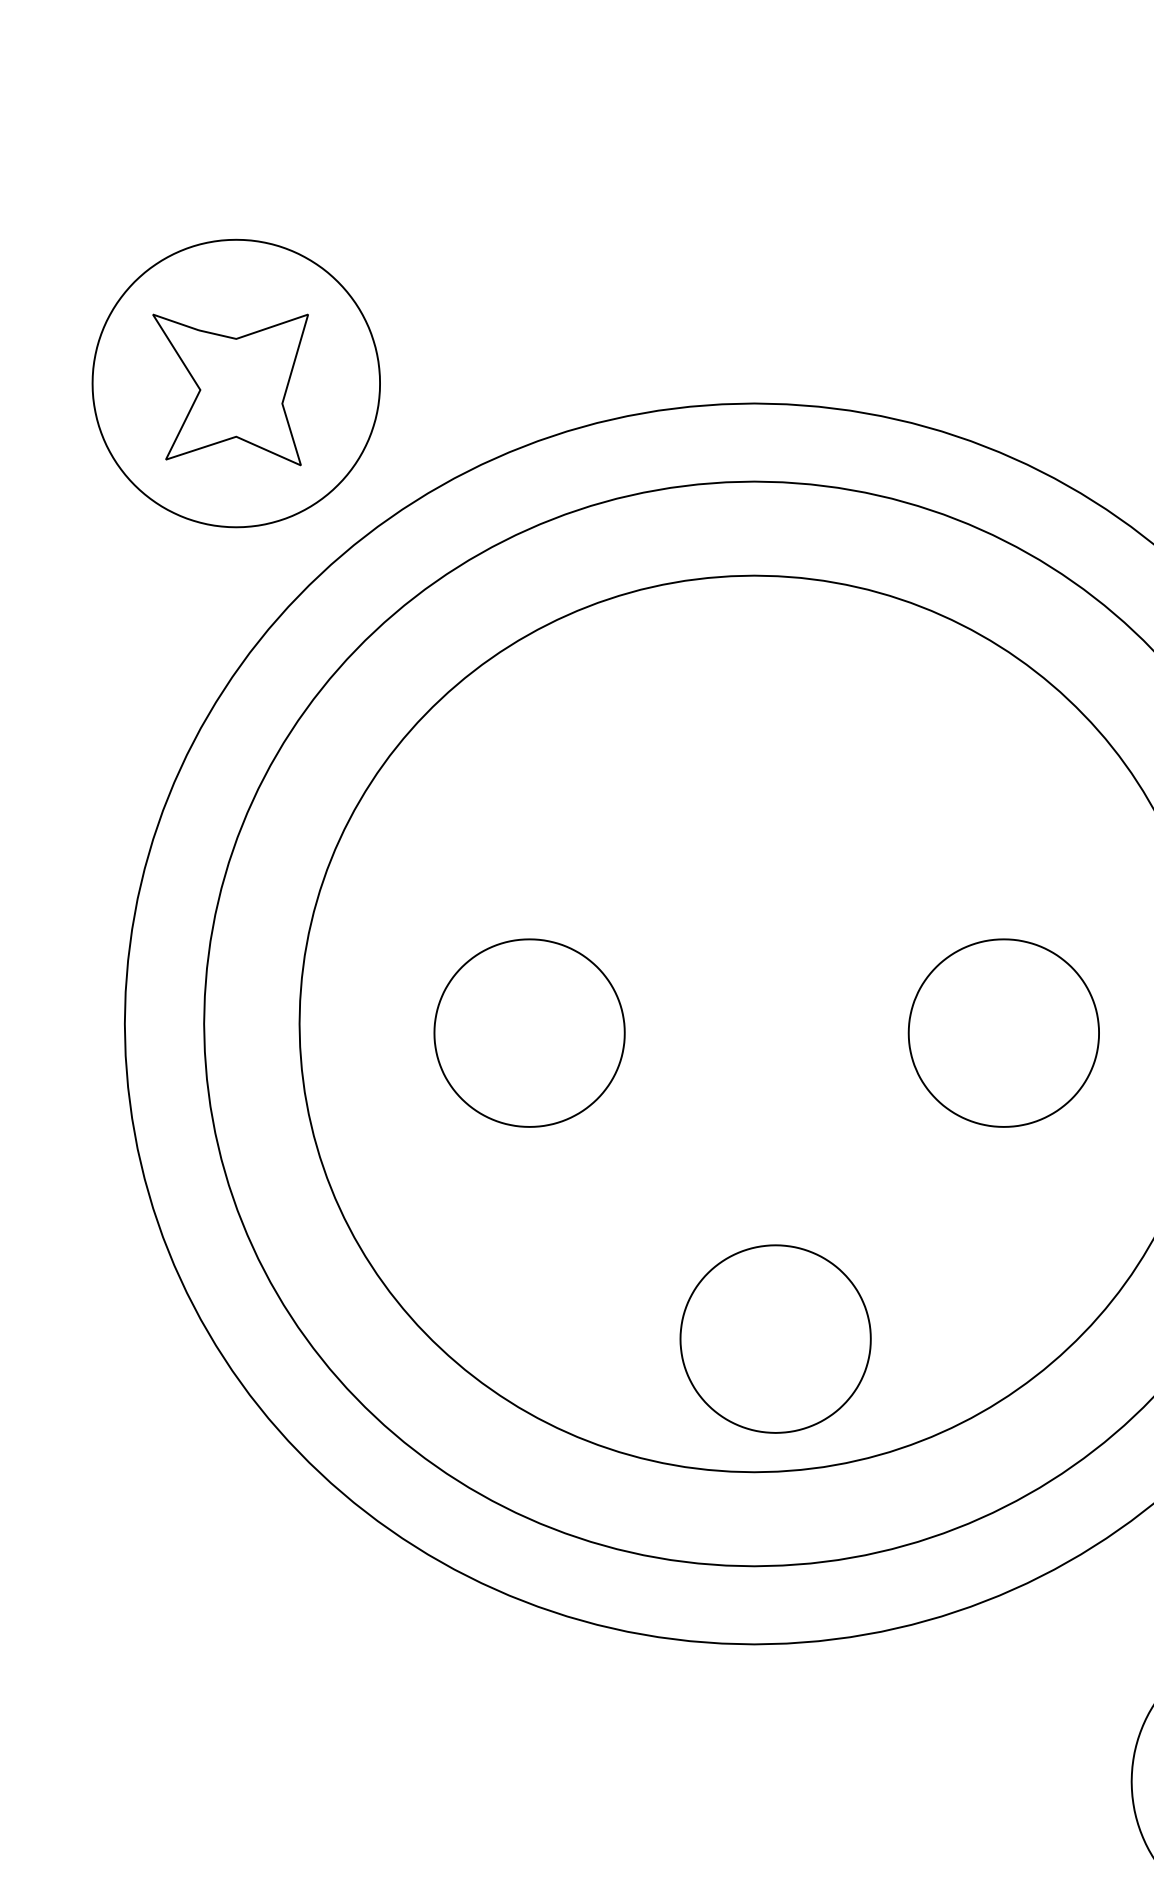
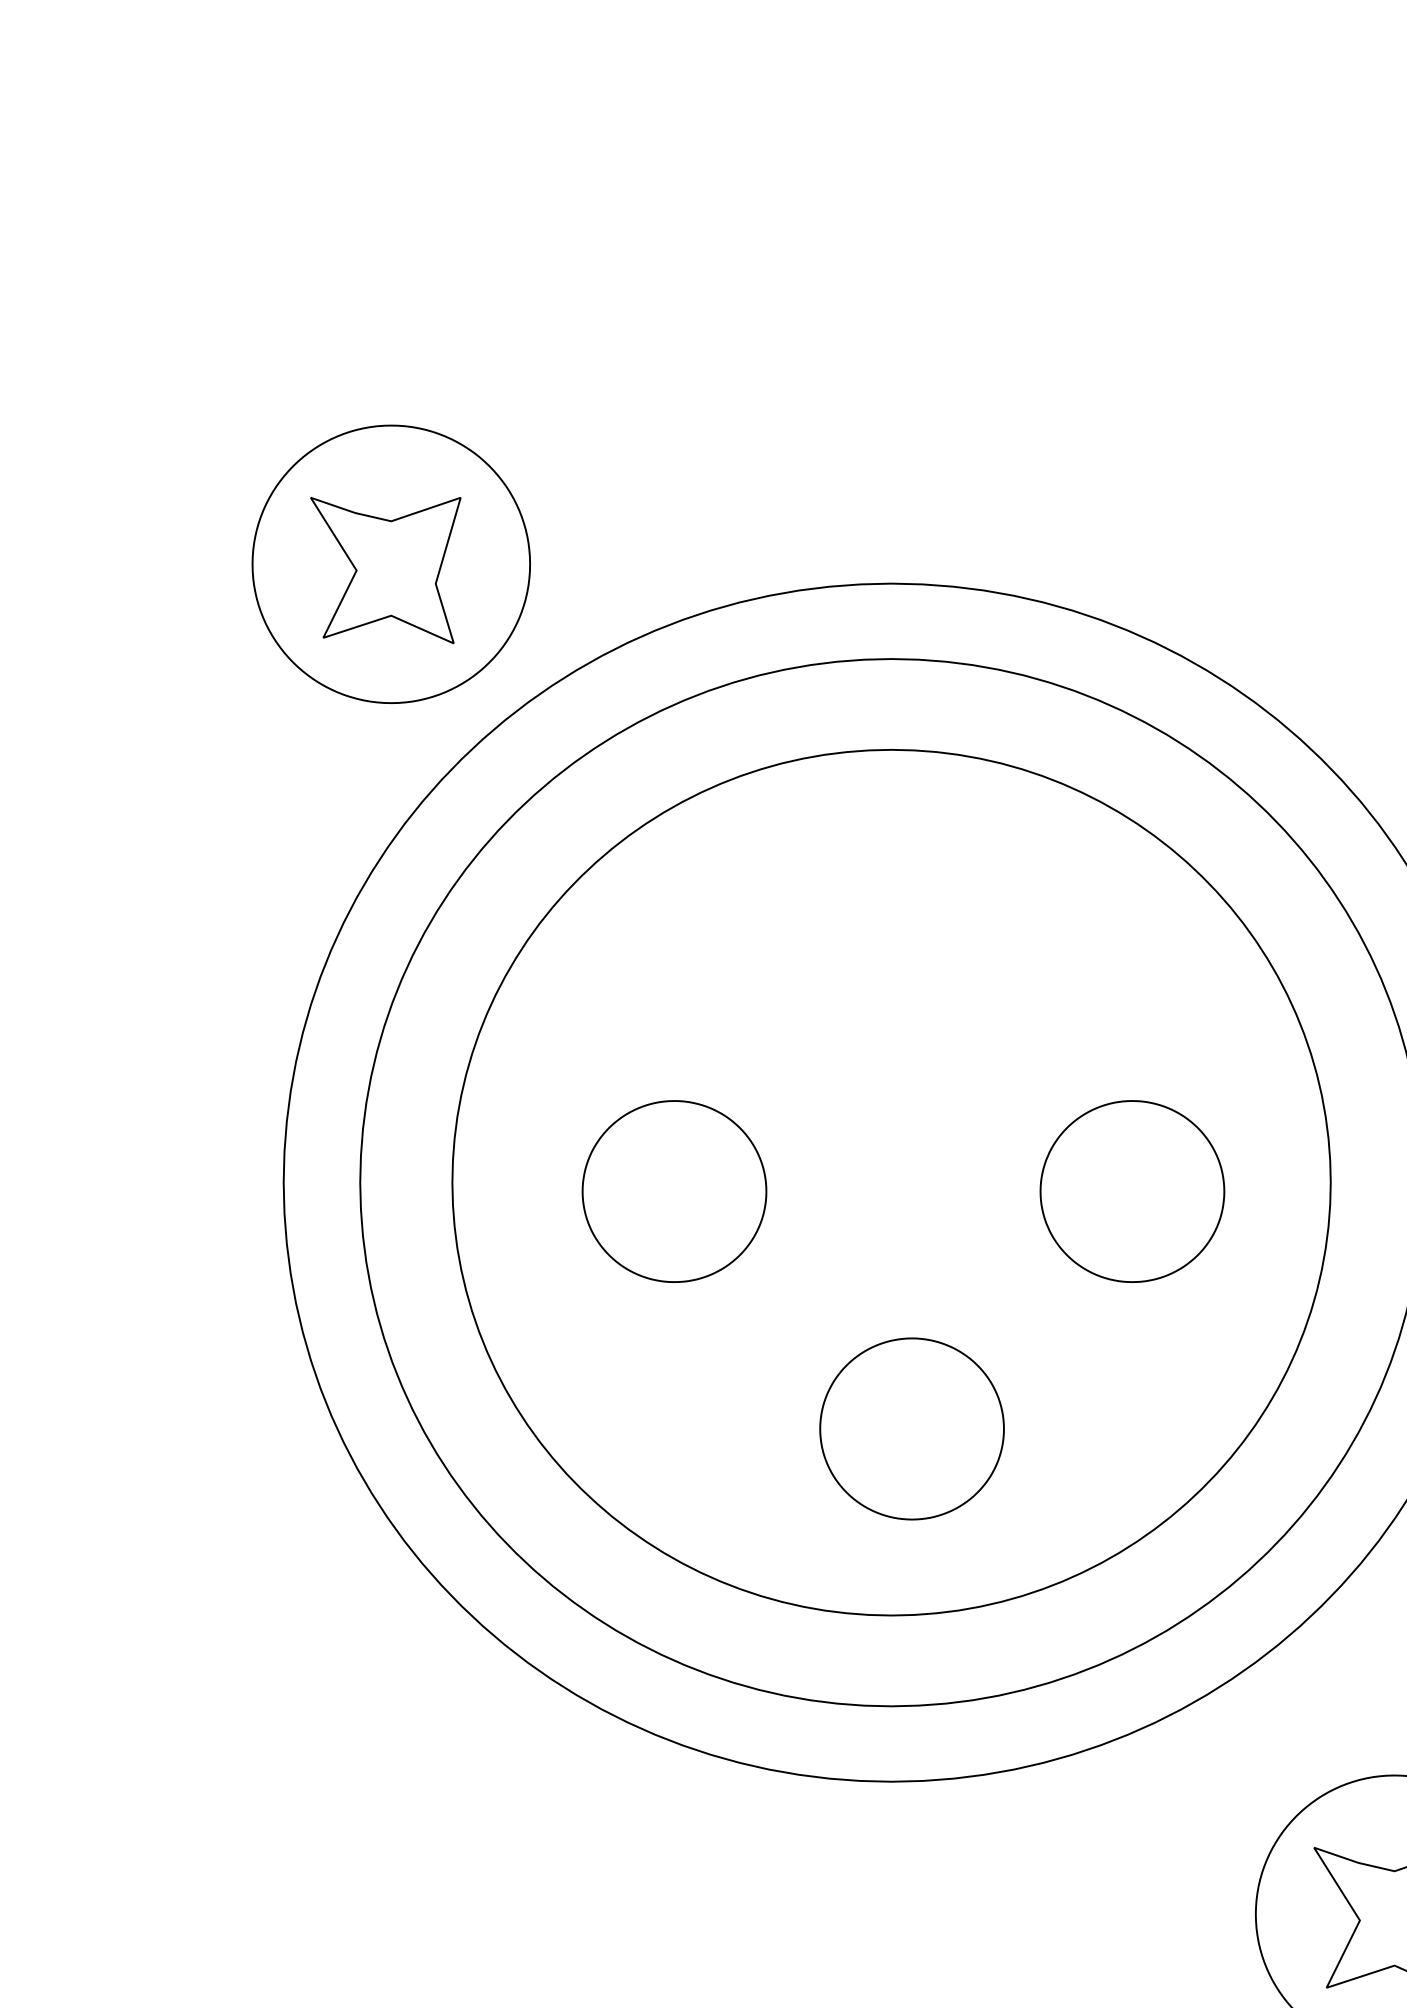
part: (775, 1338) -> (911, 1428), moved

